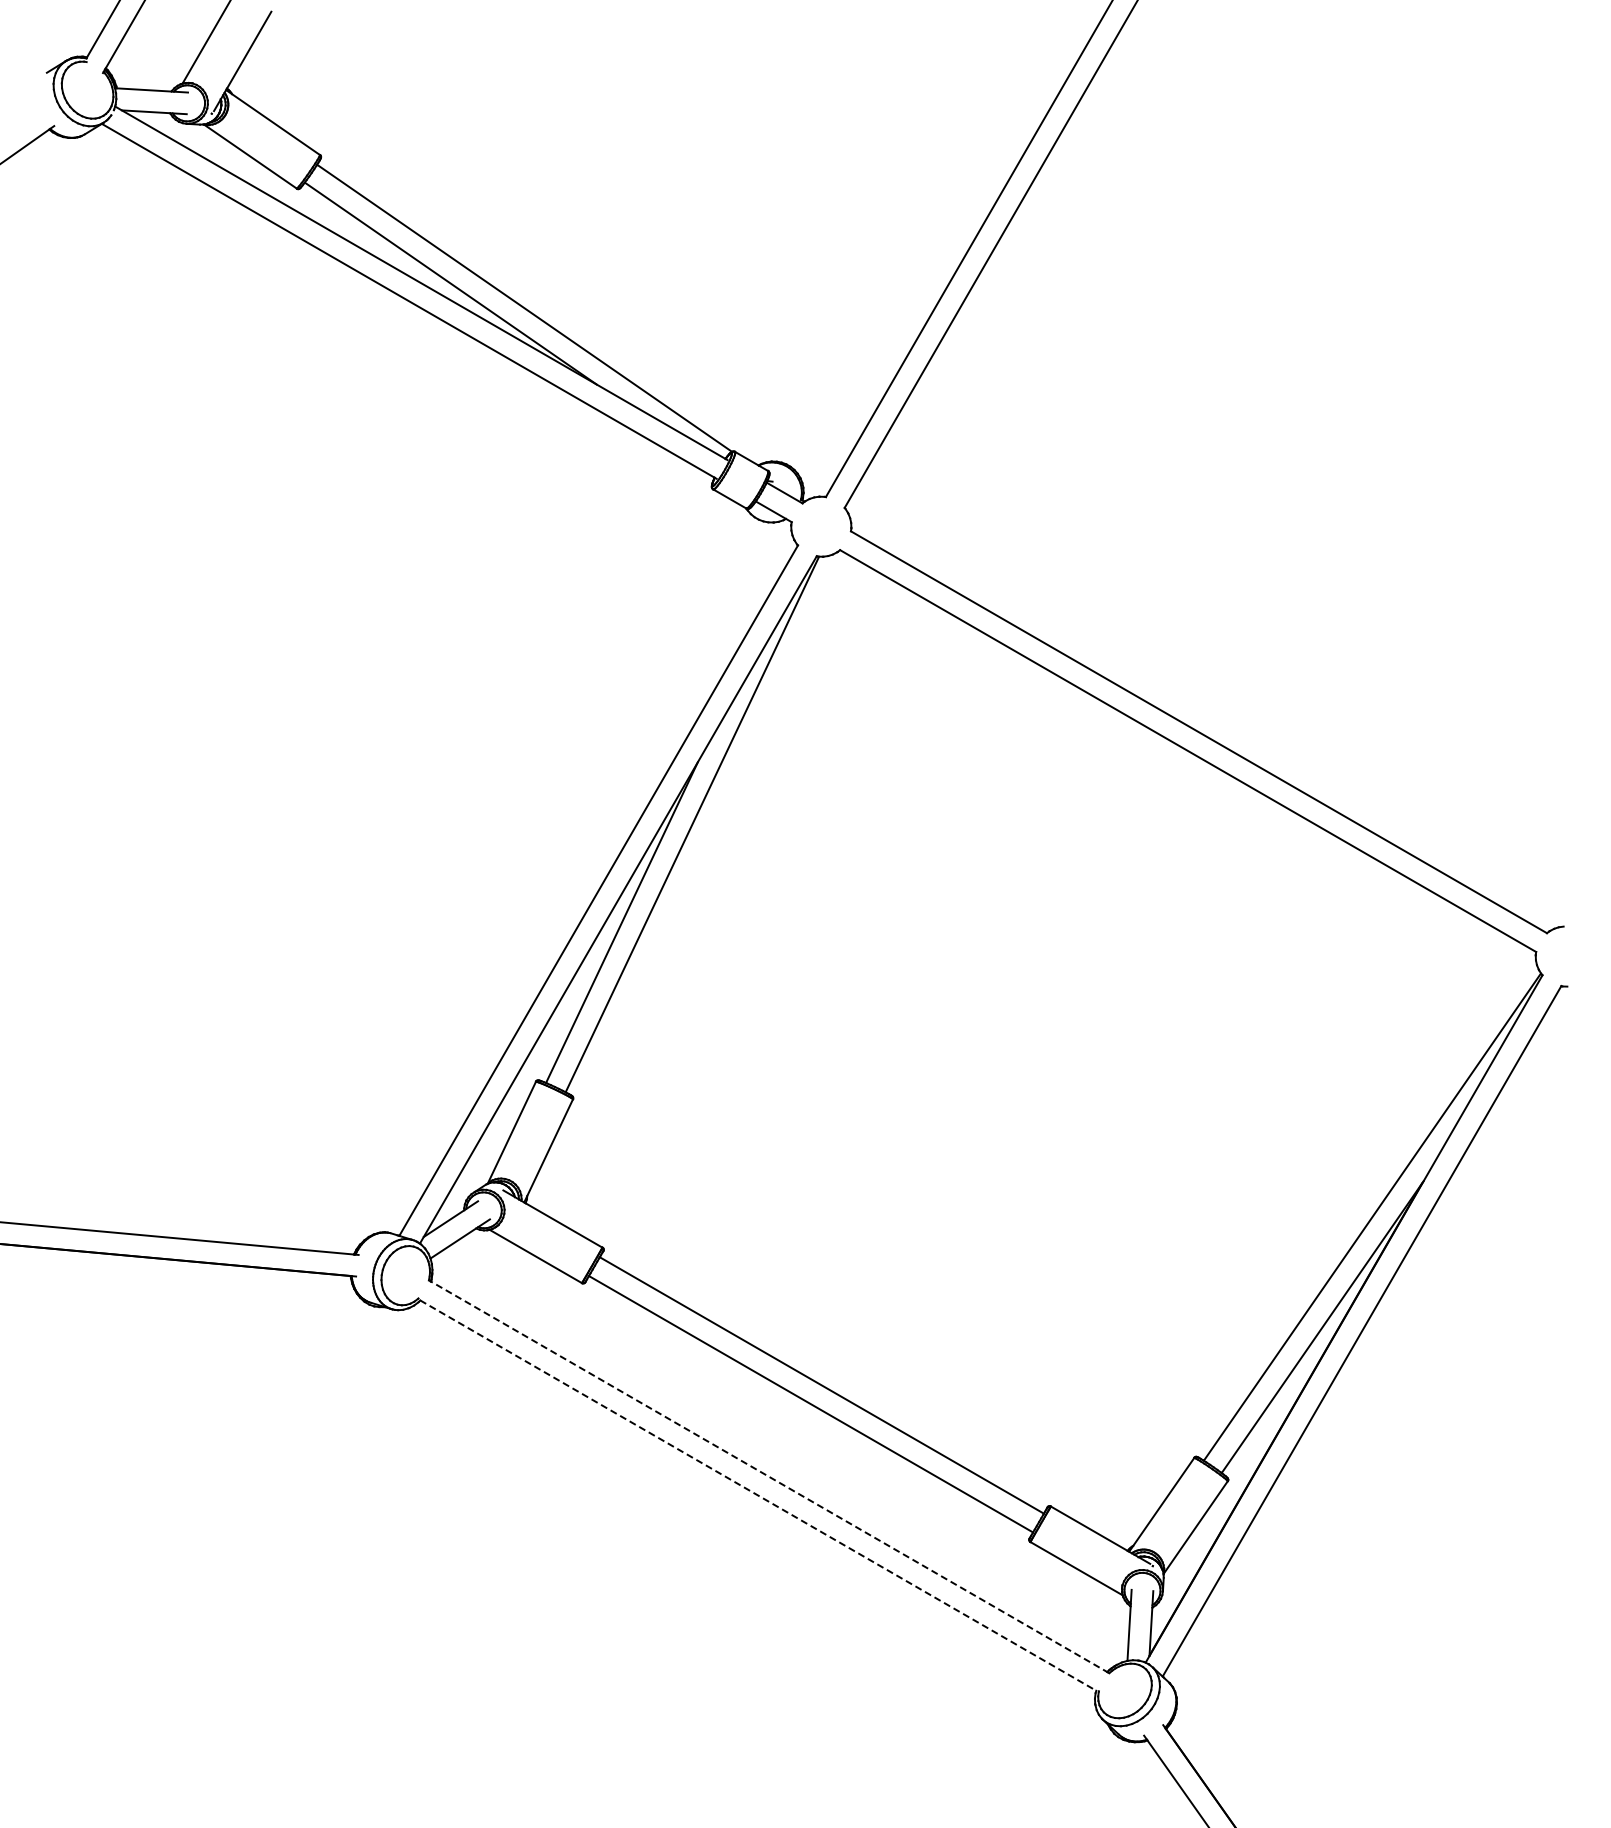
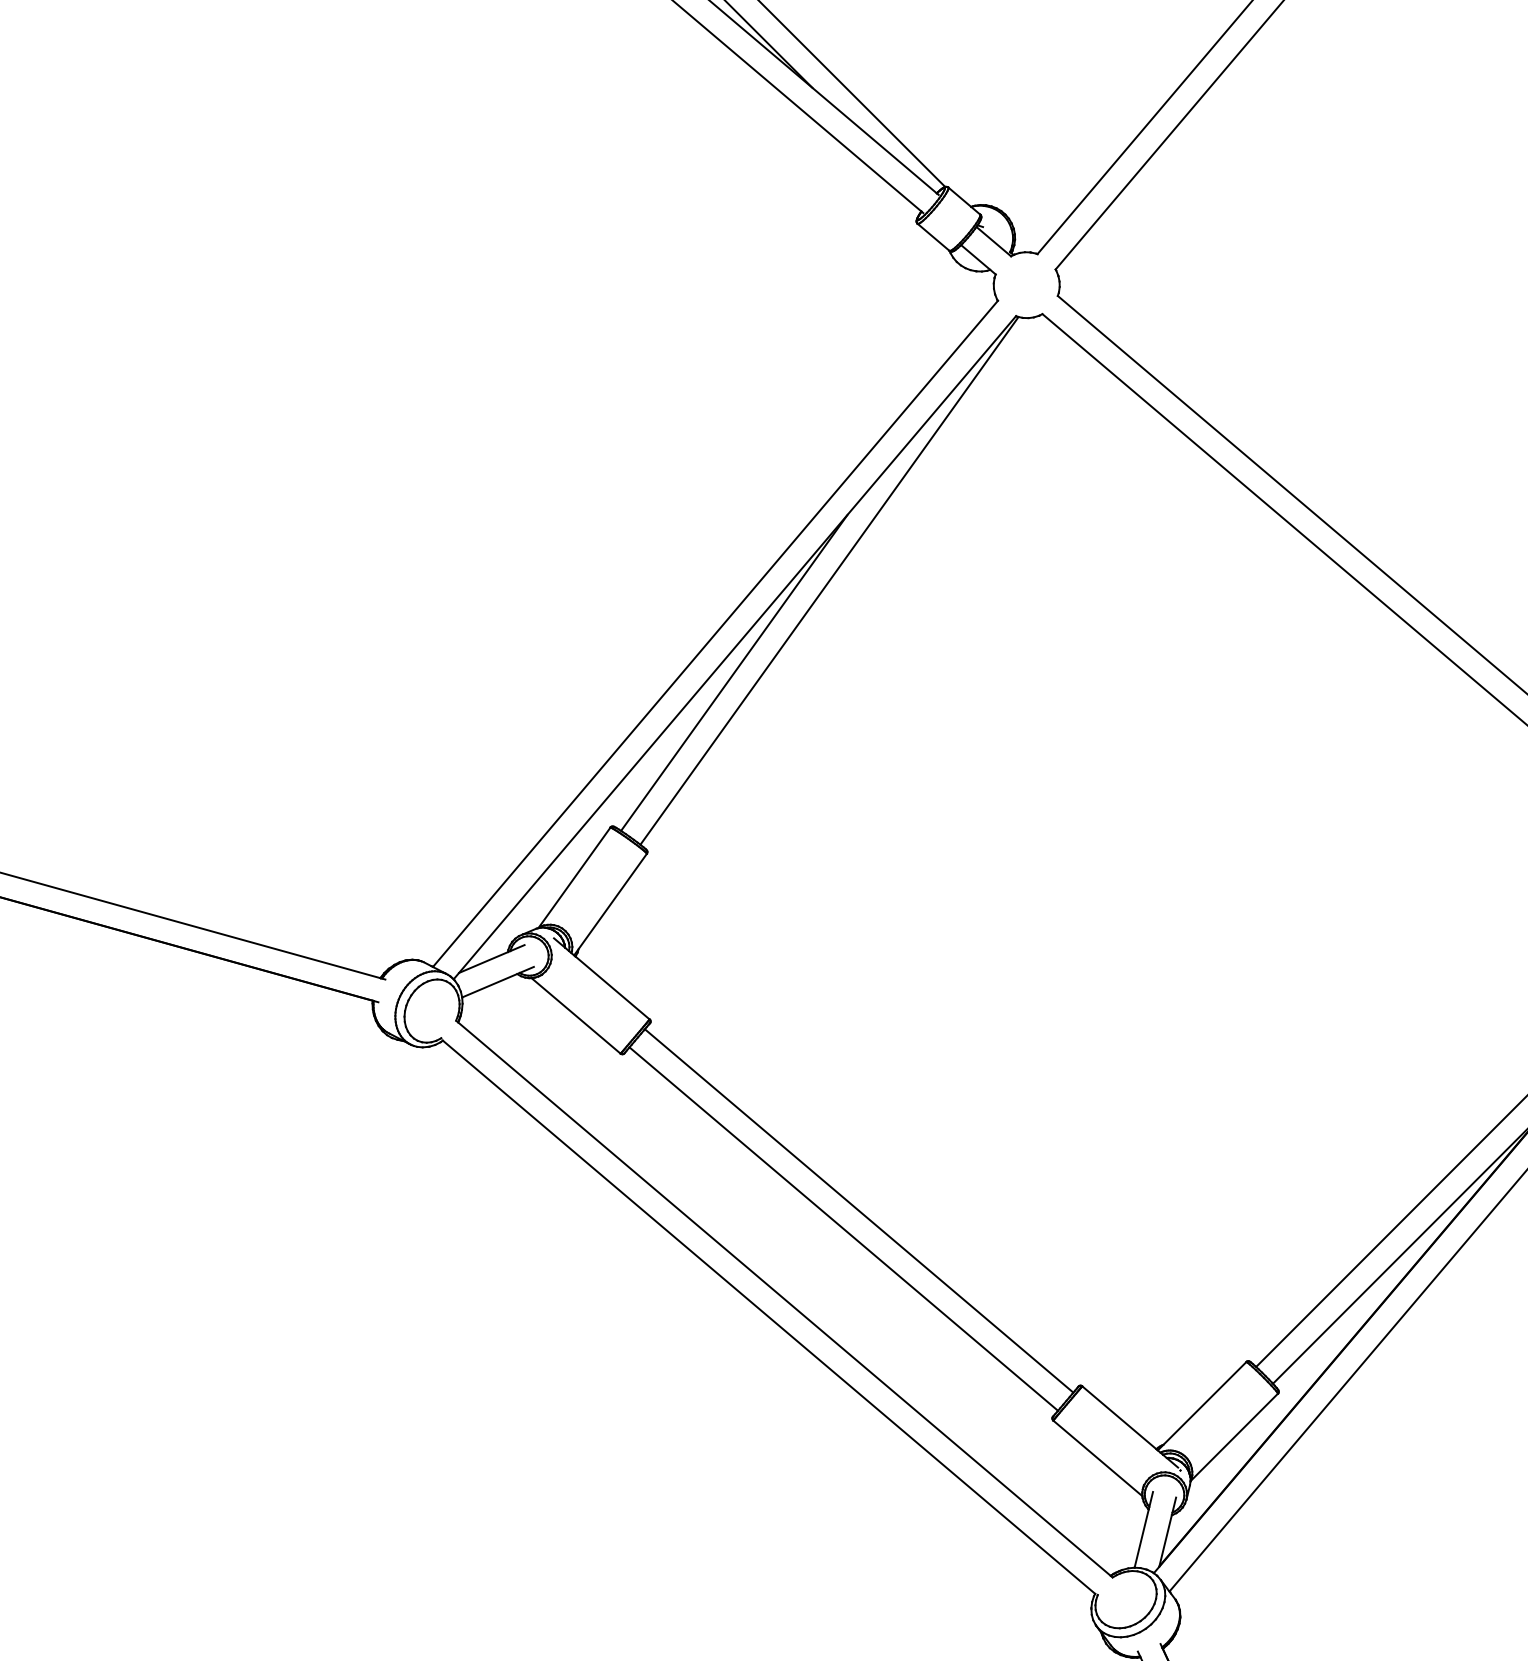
line: (769, 1476) -> (784, 1298), dashed -> solid
line: (758, 1495) -> (769, 1317), dashed -> solid

